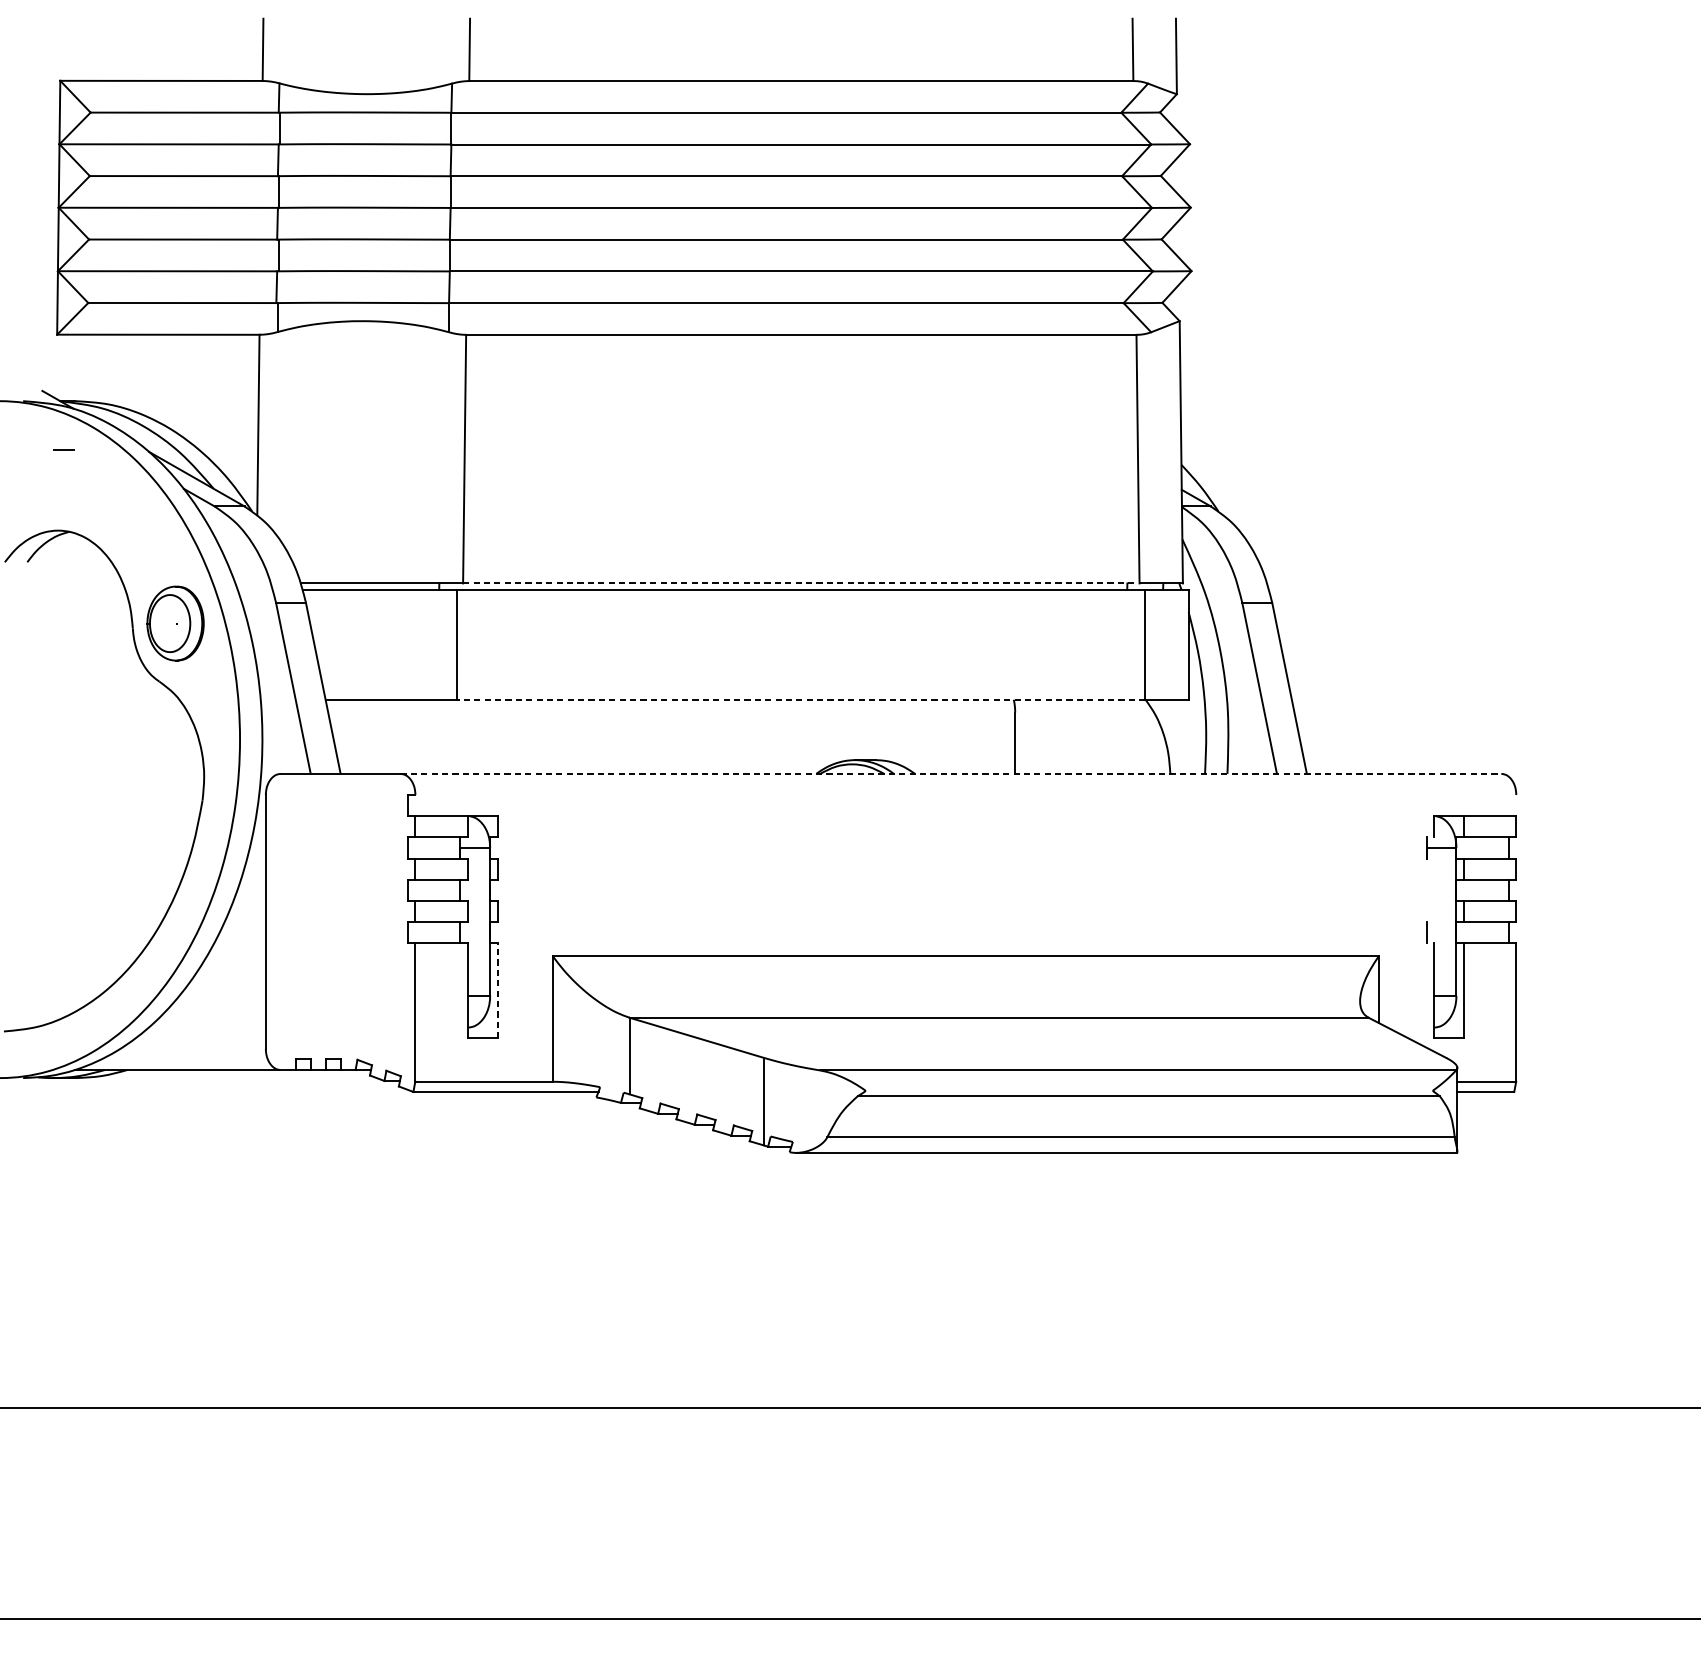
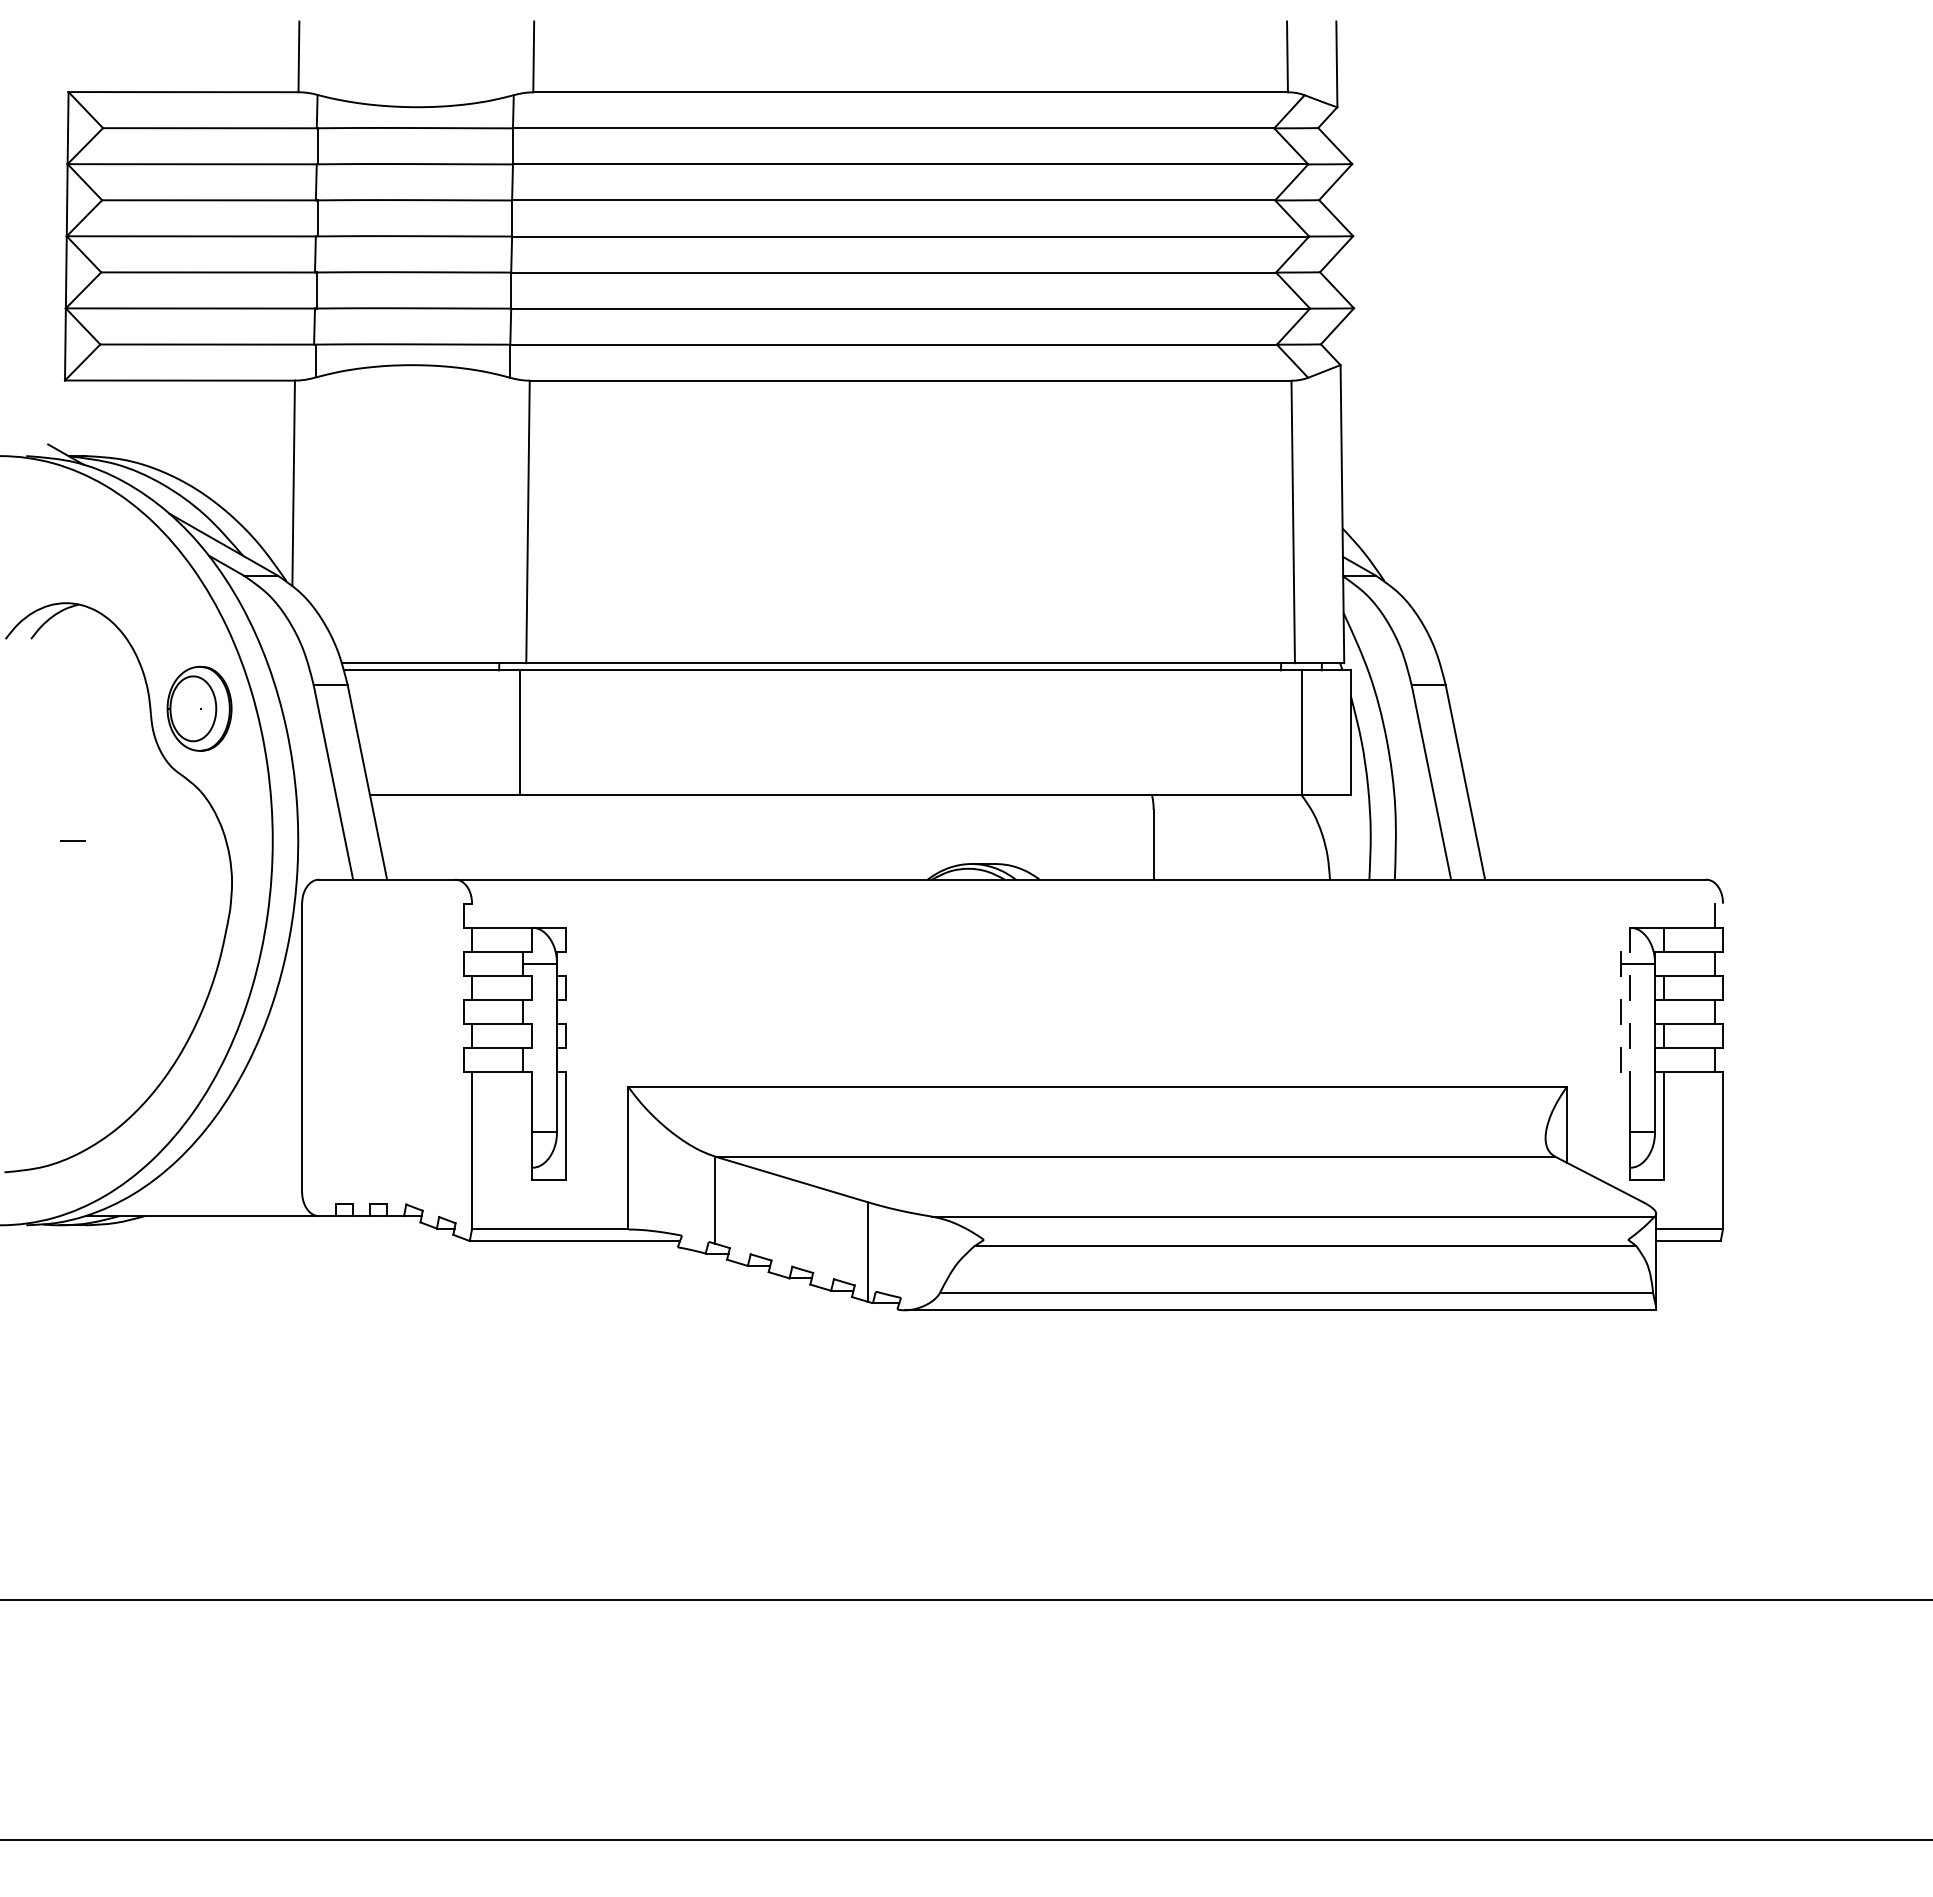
line: (63, 449) -> (72, 840), moved
line: (802, 583) -> (911, 663), dashed -> solid
line: (801, 699) -> (910, 795), dashed -> solid
line: (950, 773) -> (1080, 879), dashed -> solid
line: (1508, 805) -> (1714, 915), added
line: (1433, 868) -> (1629, 987), added
line: (1426, 889) -> (1621, 1011), added
line: (1433, 911) -> (1629, 1035), added
line: (497, 990) -> (565, 1125), dashed -> solid

